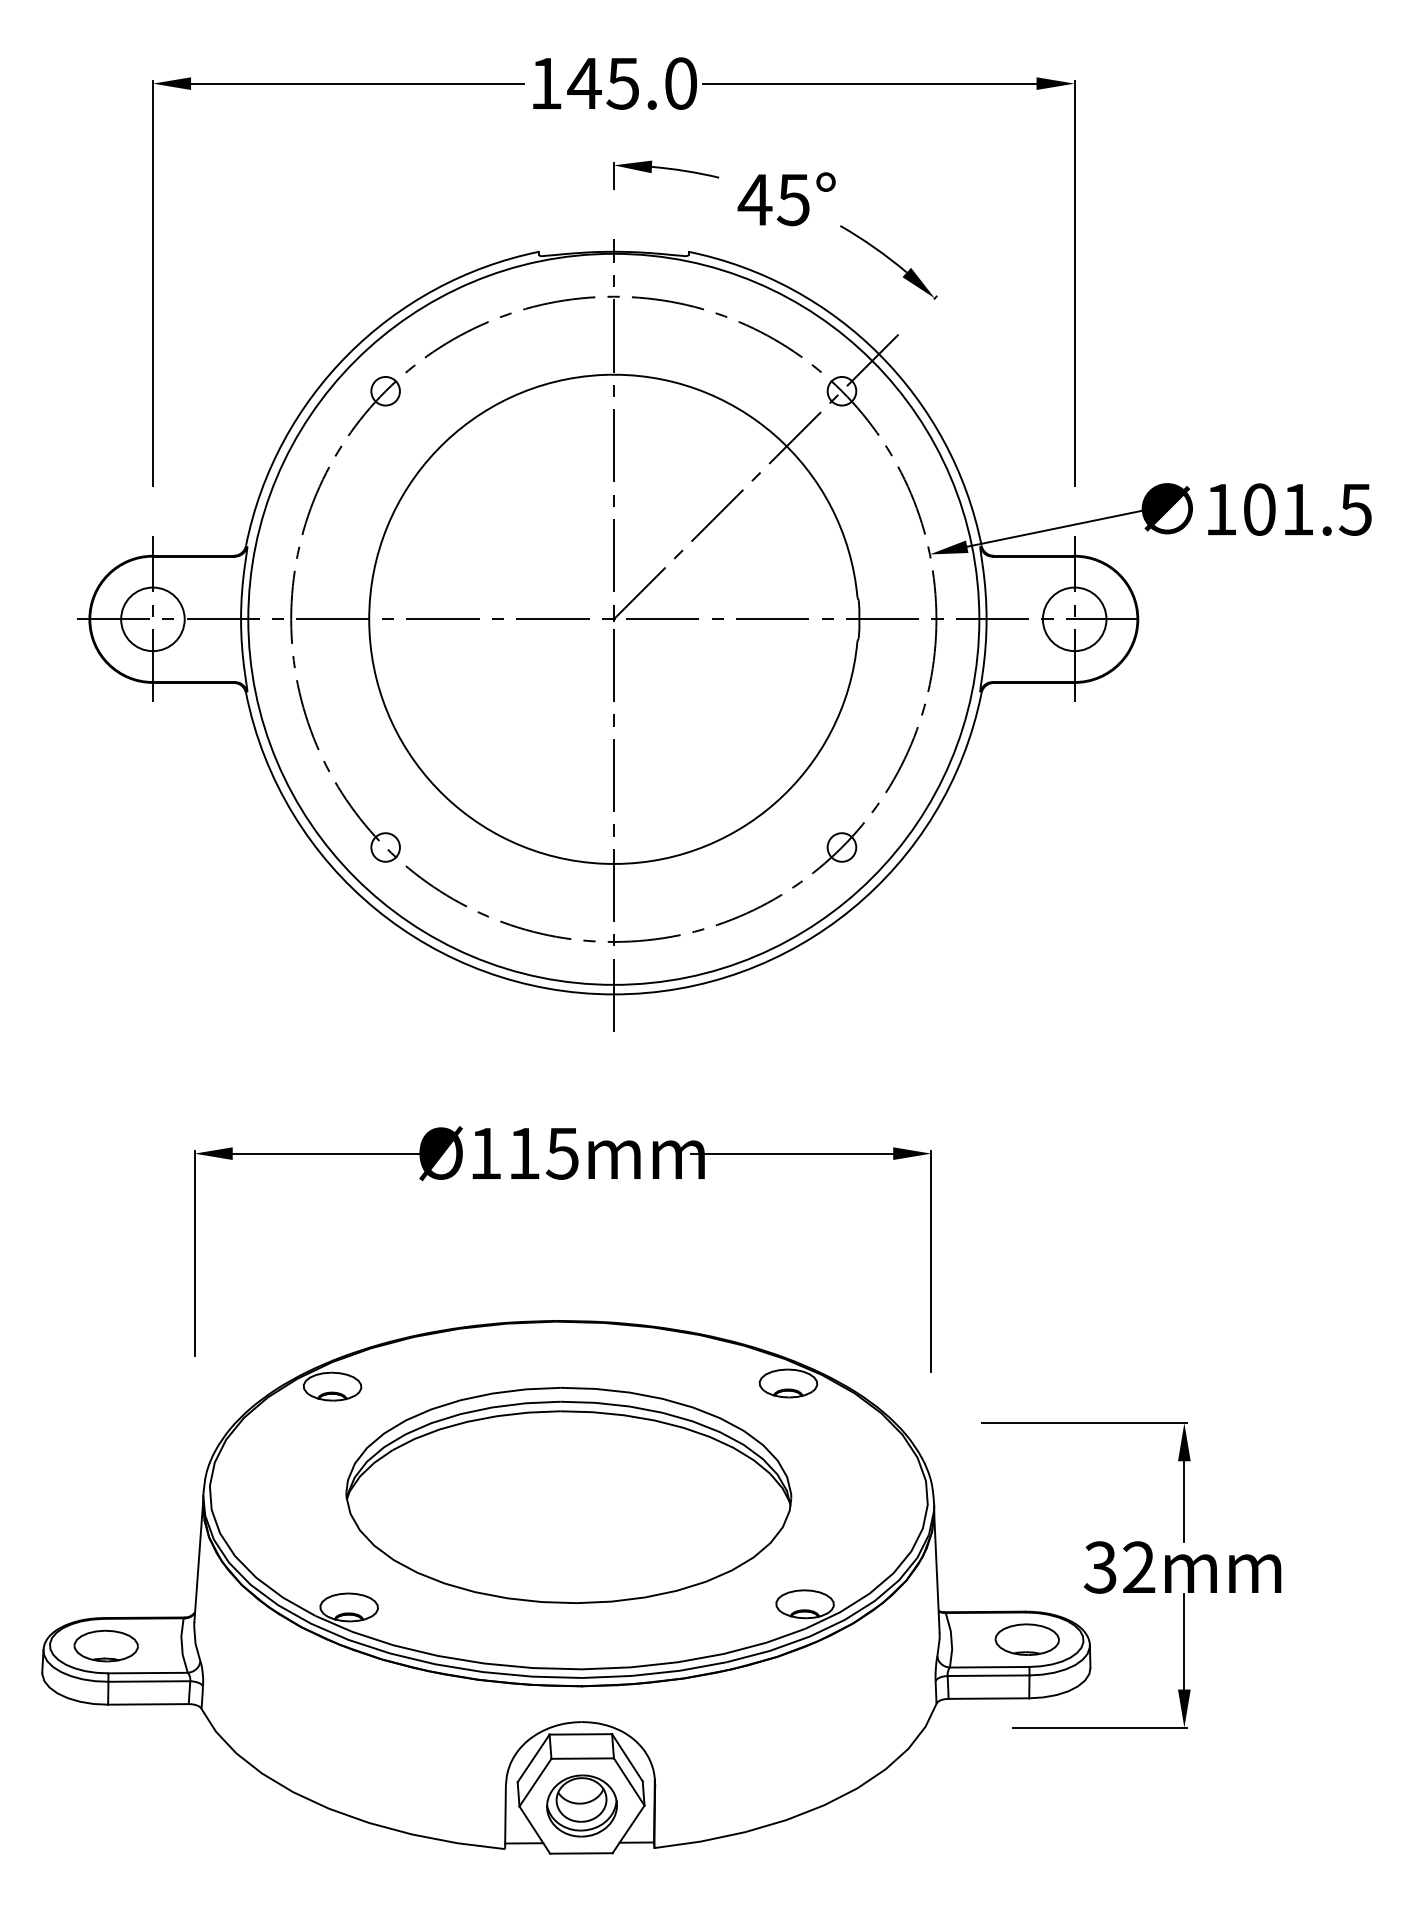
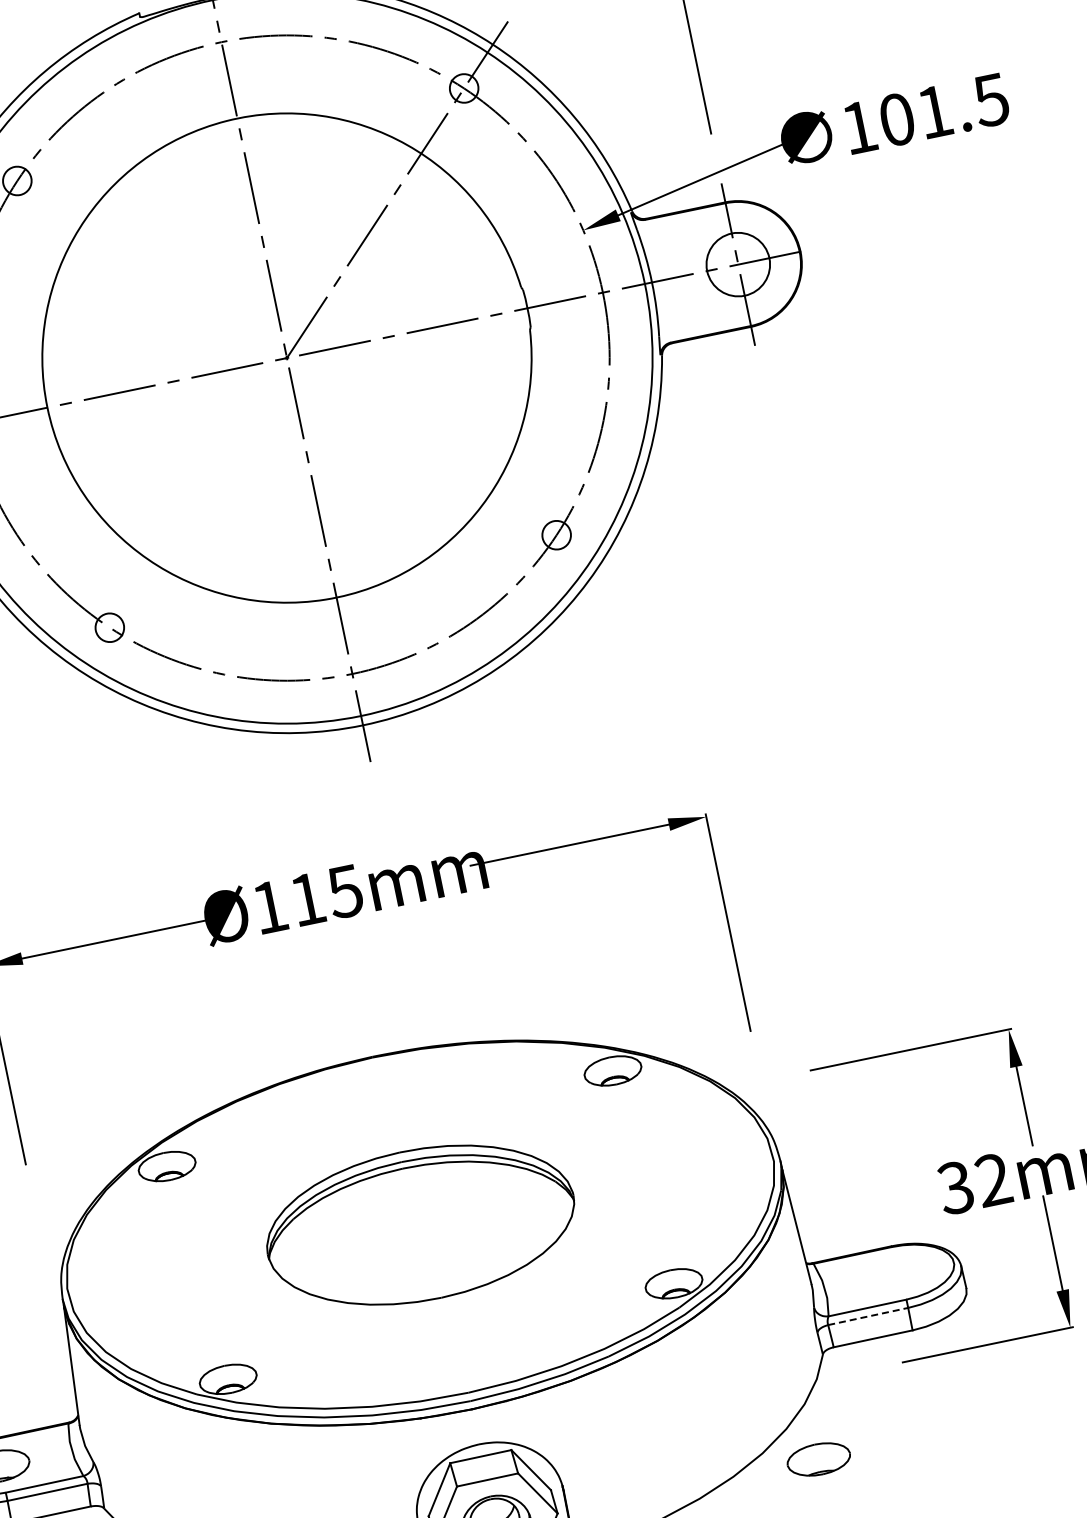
part: (568, 1495) -> (420, 1225), size x0.7
part: (1026, 1639) -> (818, 1459), moved
line: (988, 1675) -> (868, 1316), solid -> dashed

